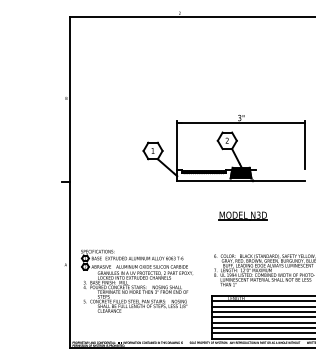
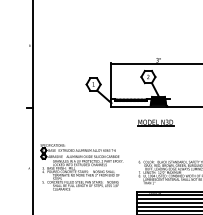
part: (242, 215) -> (155, 122), moved
part: (136, 280) -> (81, 166), moved

